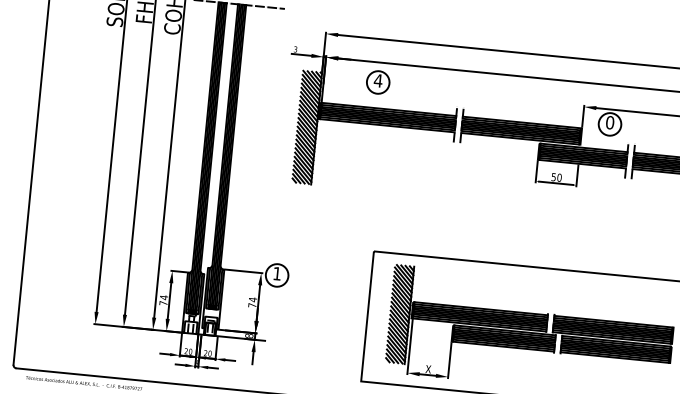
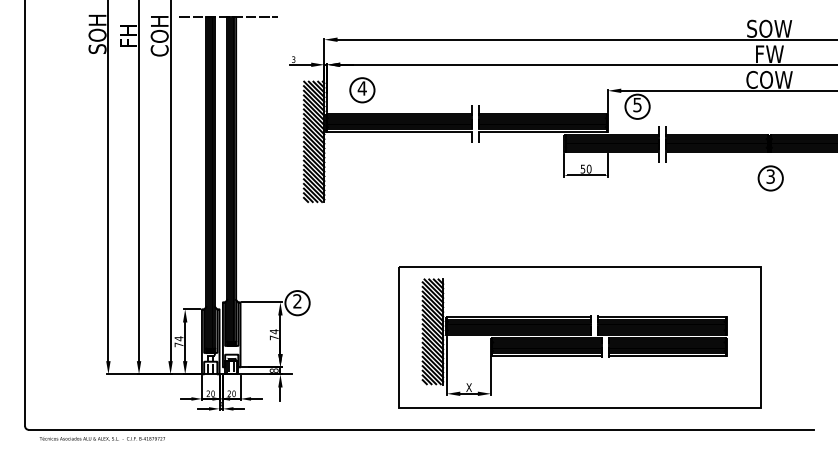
part: (378, 82) -> (362, 90), moved
text: (610, 122) -> (637, 104), 0 -> 5
text: (277, 273) -> (297, 301), 1 -> 2

